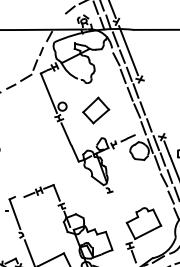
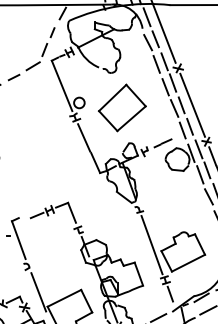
line: (151, 108) -> (192, 105), added
part: (95, 110) -> (121, 107), size x1.43
line: (119, 218) -> (152, 245), added

